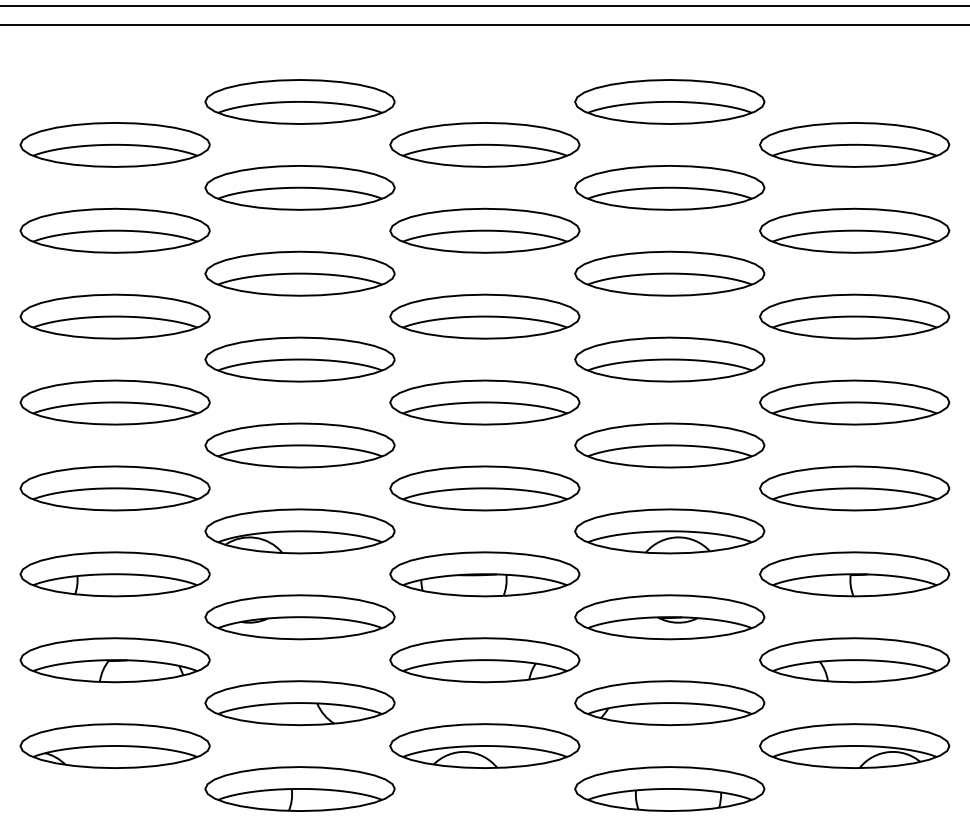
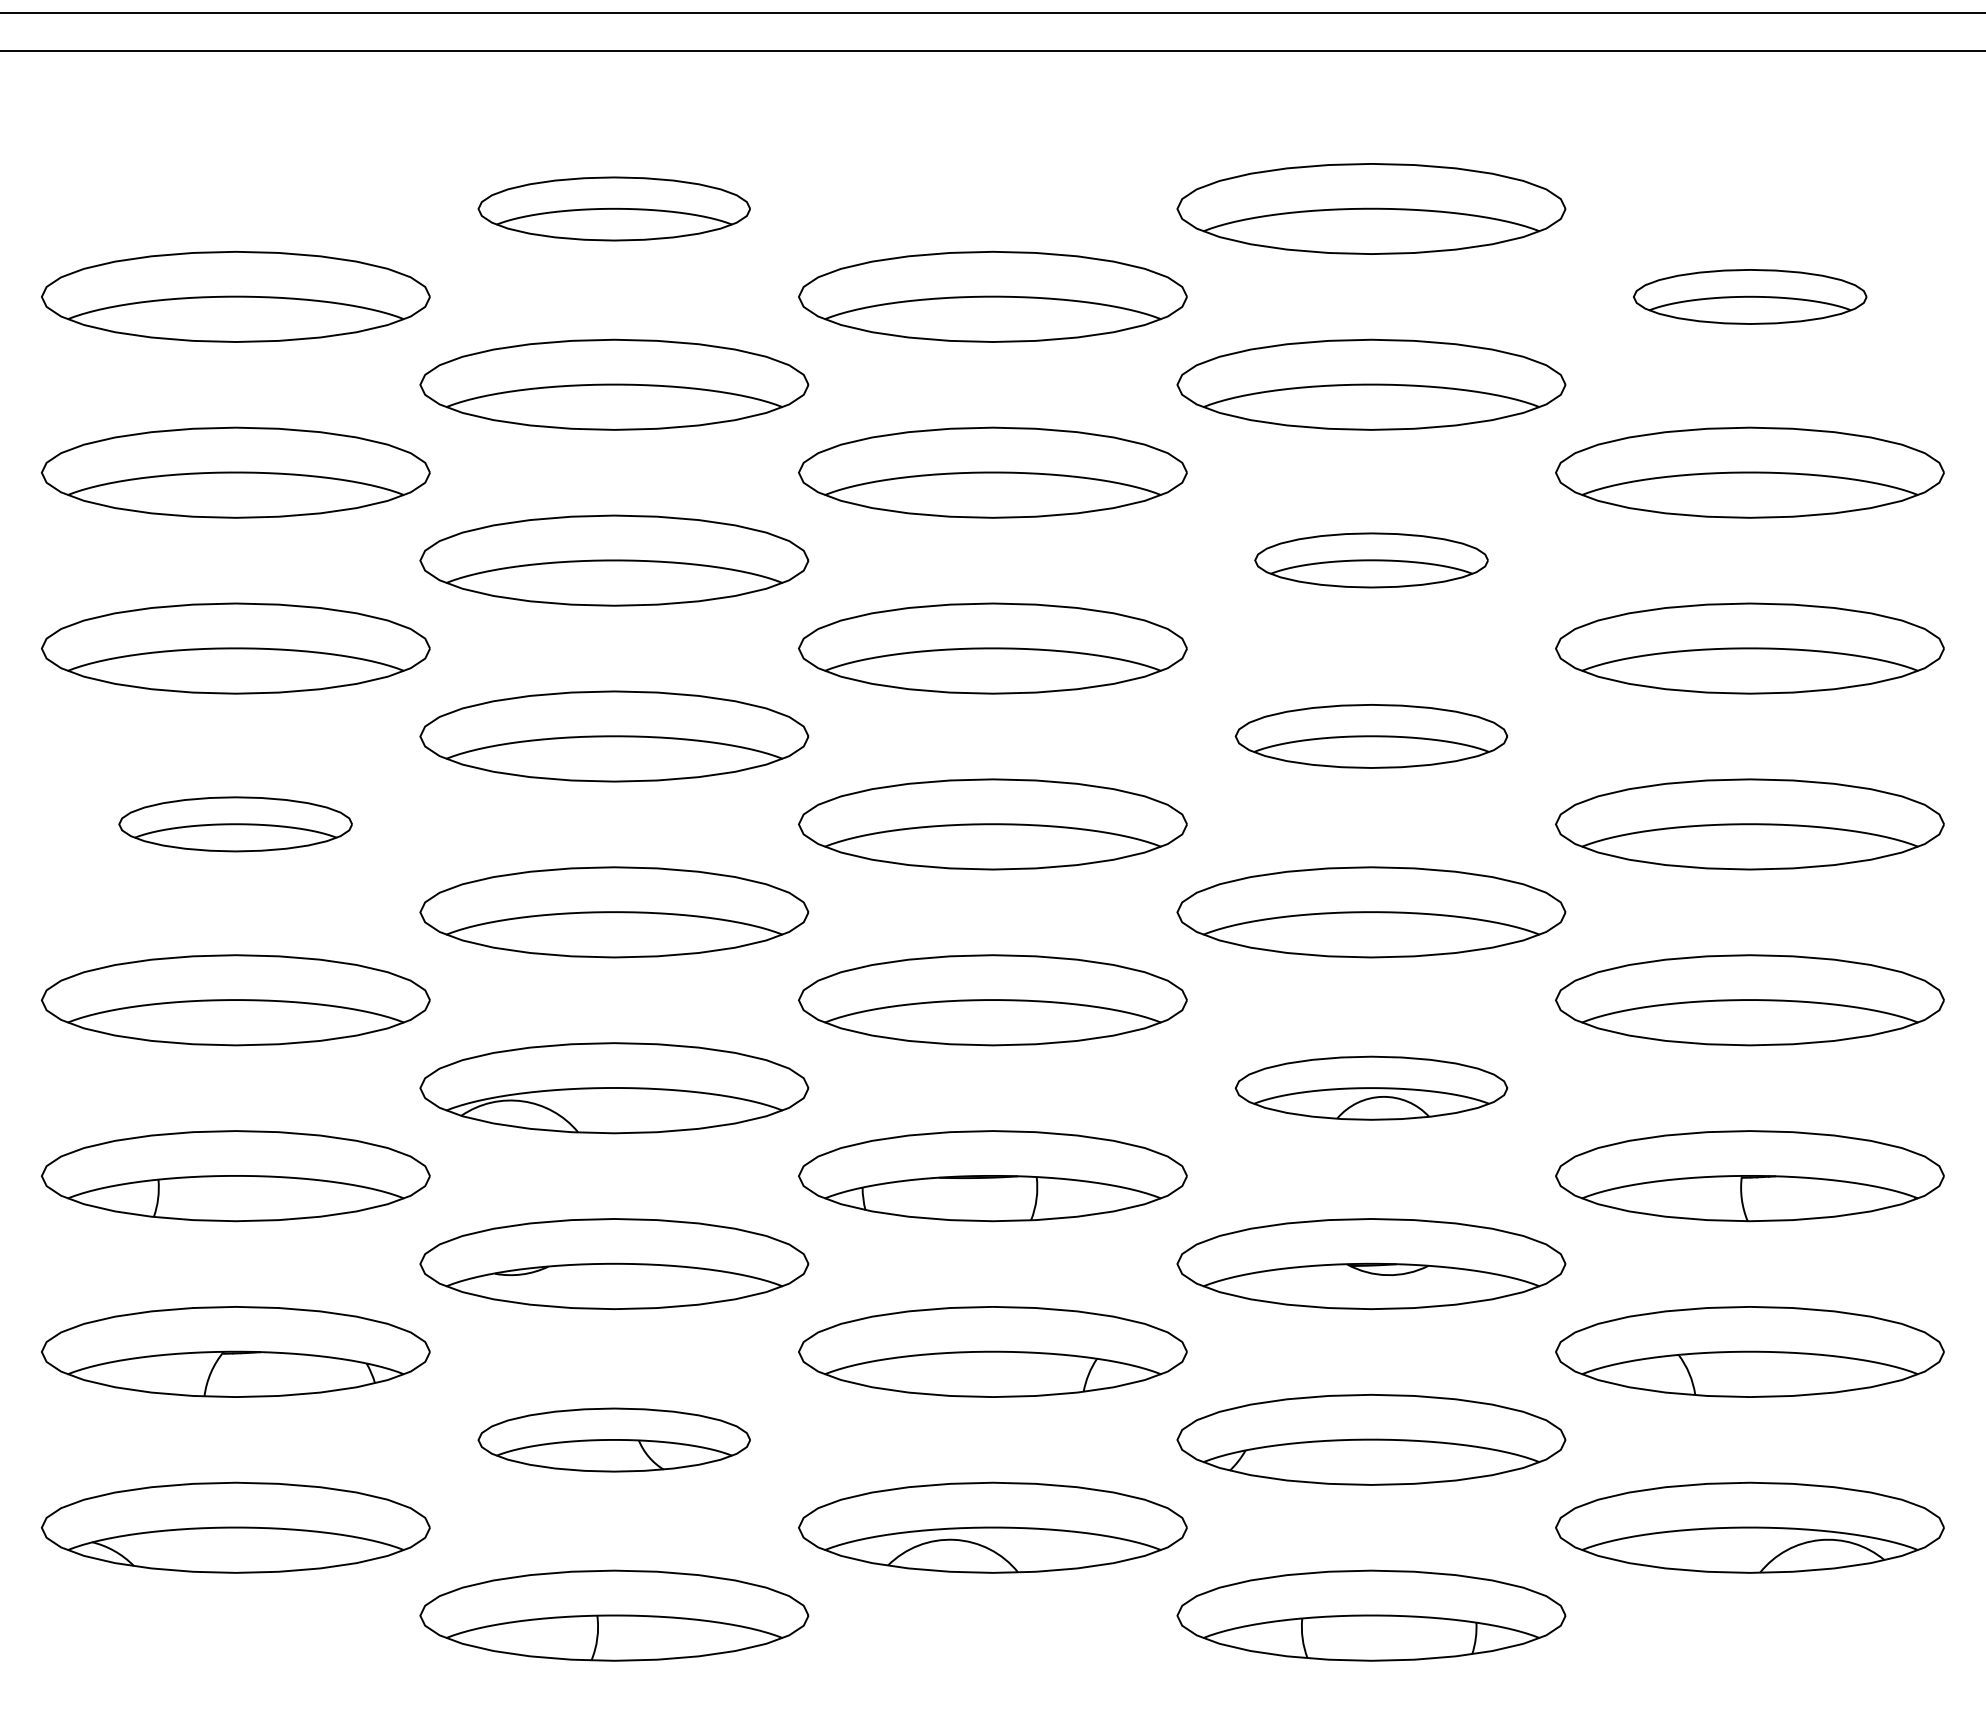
part: (299, 101) -> (613, 207), size x0.7
part: (854, 144) -> (1749, 296), size x0.6
part: (669, 273) -> (1370, 560), size x0.6
part: (669, 359) -> (1370, 736), size x0.7
part: (114, 402) -> (234, 824), size x0.6
part: (669, 531) -> (1370, 1088), size x0.7
part: (299, 703) -> (613, 1440), size x0.7

